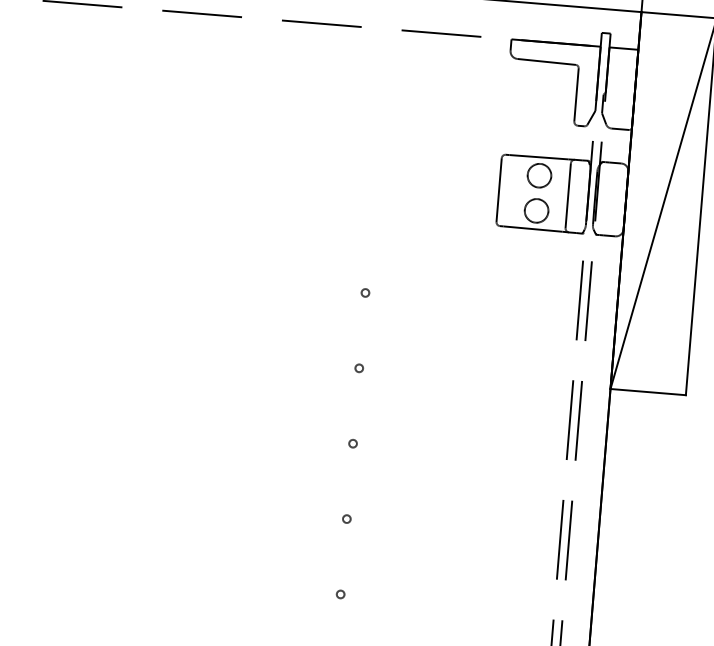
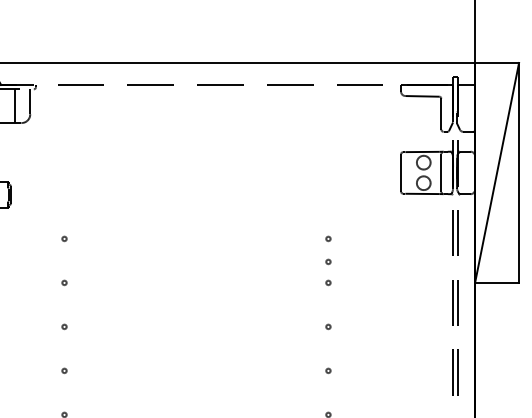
circle: (362, 331) -> (328, 261), added

